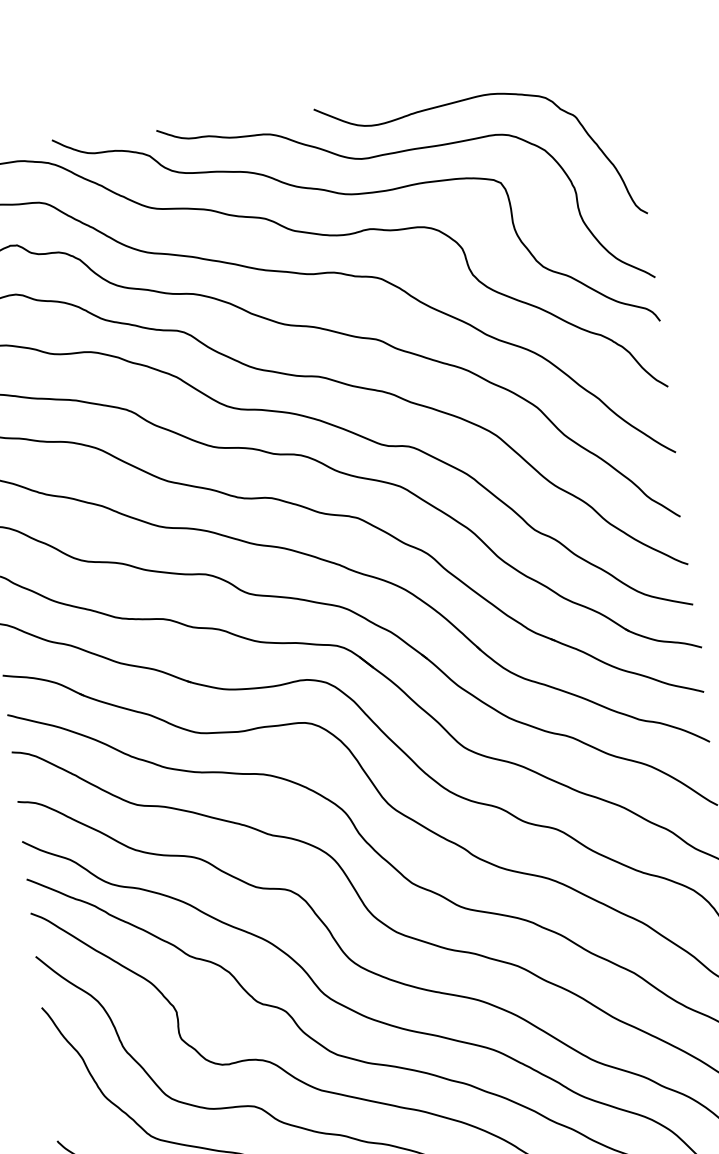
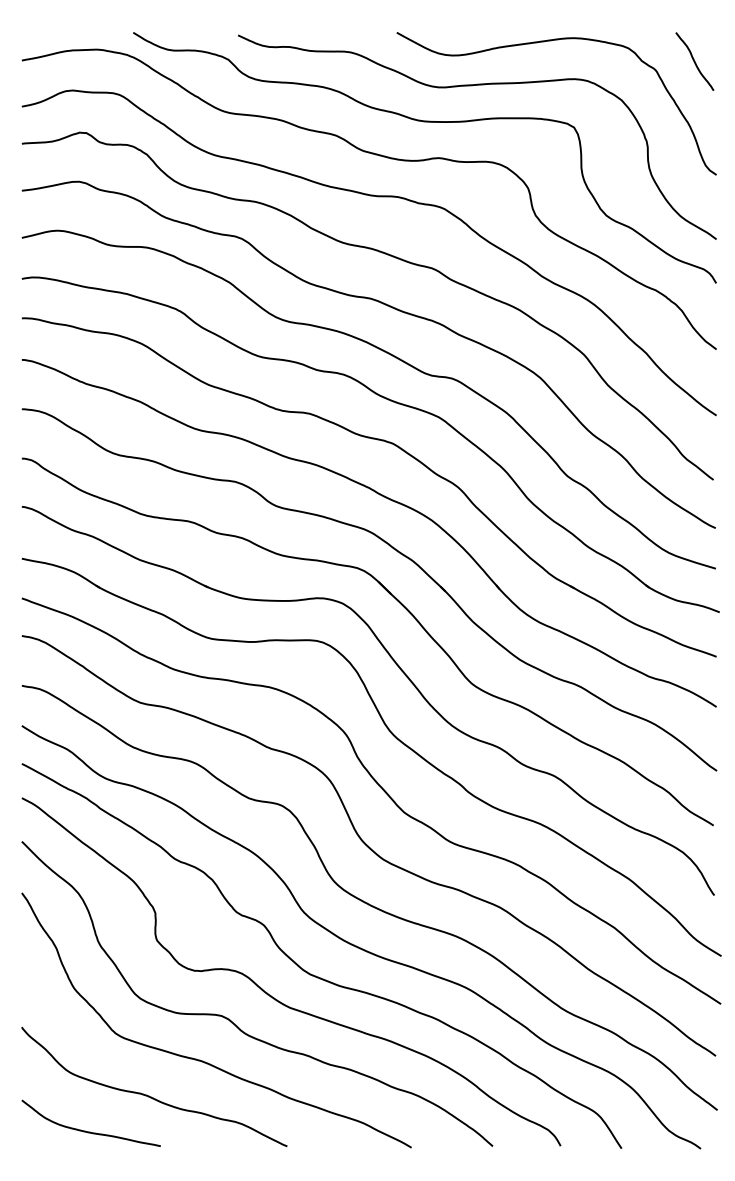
curve: (612, 103) -> (694, 61), added

